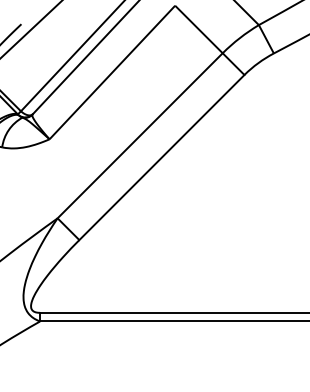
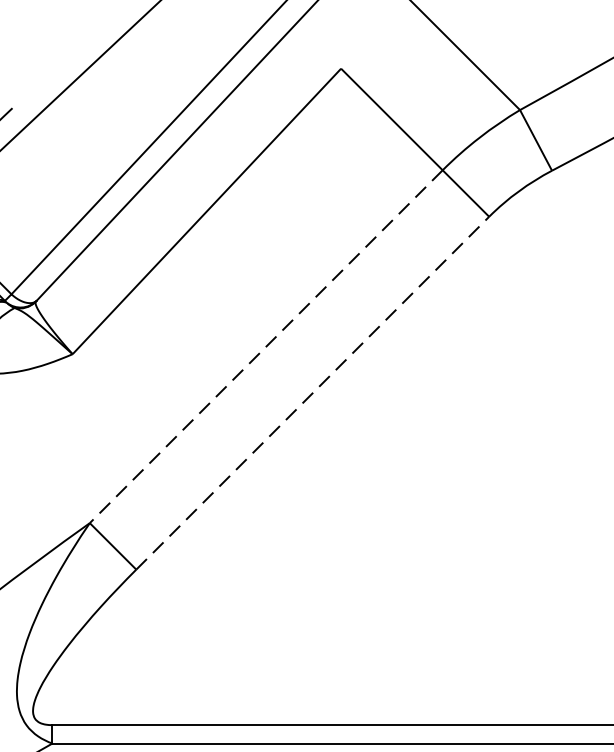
line: (140, 135) -> (266, 346), solid -> dashed
line: (161, 157) -> (311, 393), solid -> dashed

